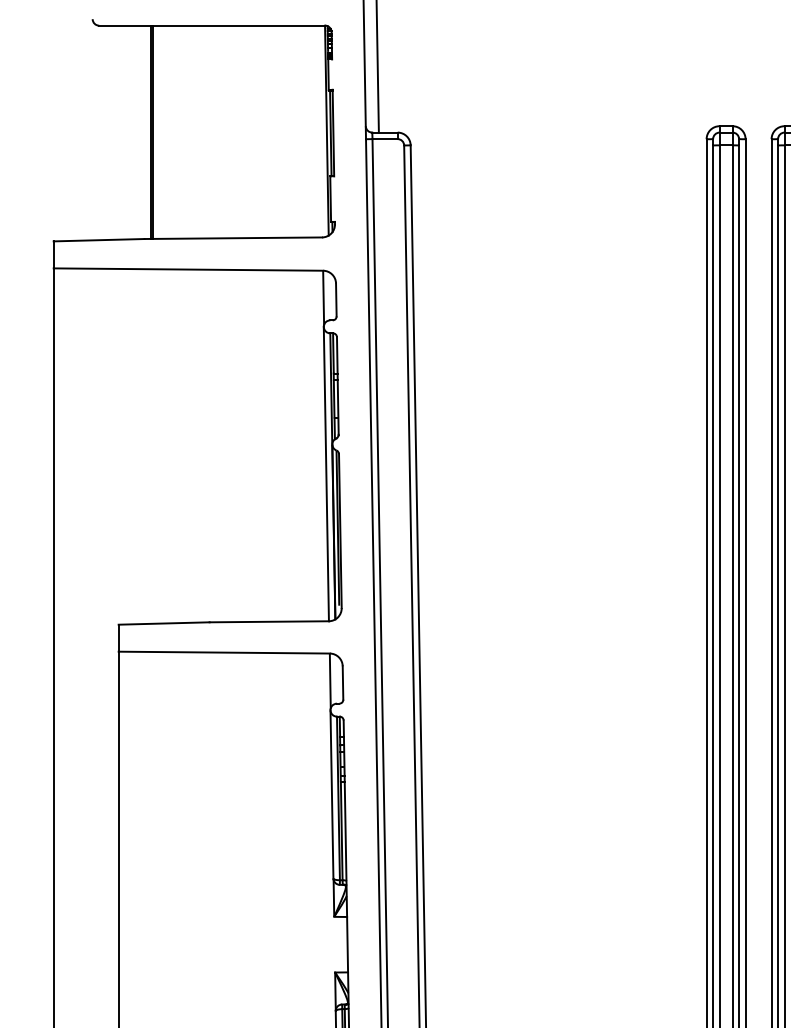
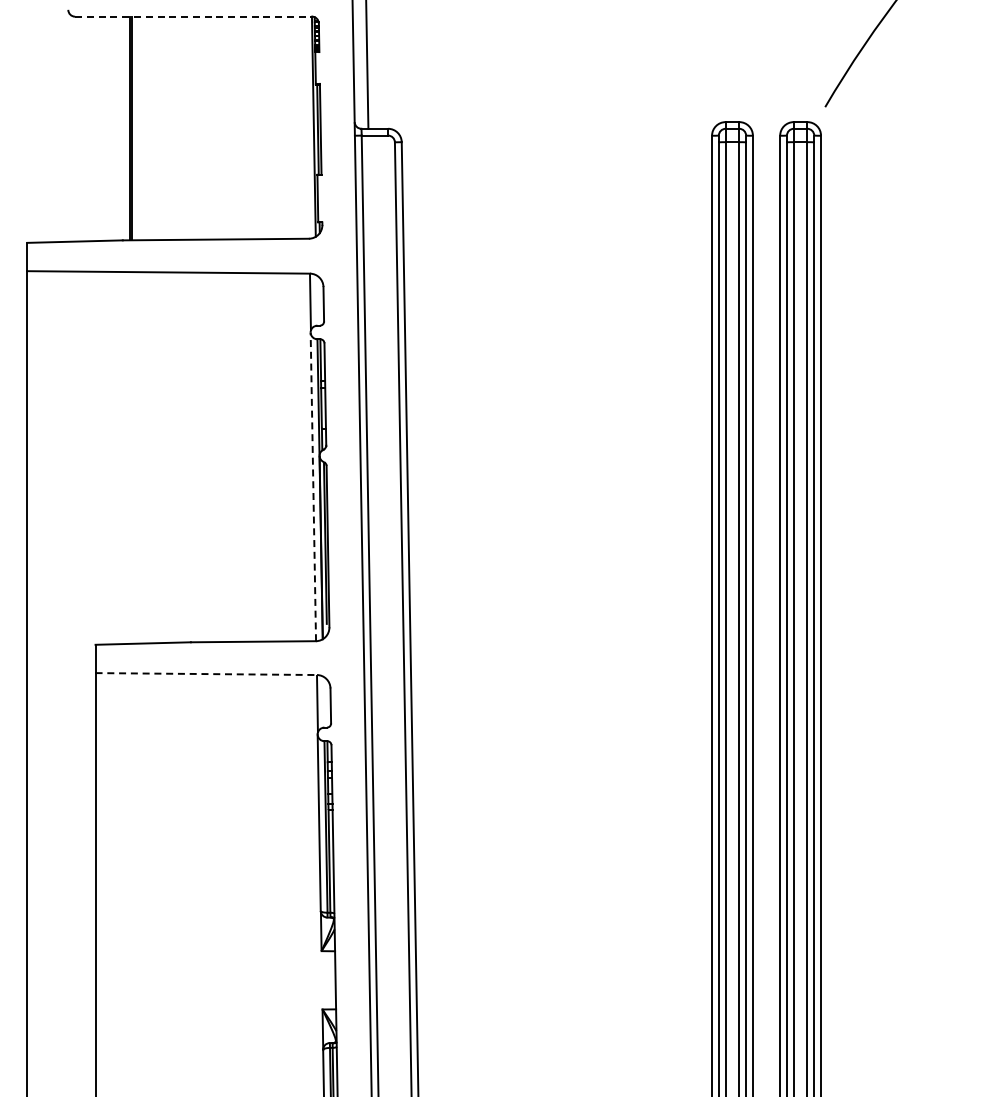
line: (213, 25) -> (194, 16), solid -> dashed
line: (326, 473) -> (313, 486), solid -> dashed
line: (224, 653) -> (206, 674), solid -> dashed

